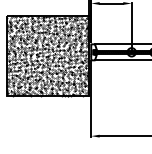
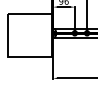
hatch: (47, 54) -> (29, 34), removed

